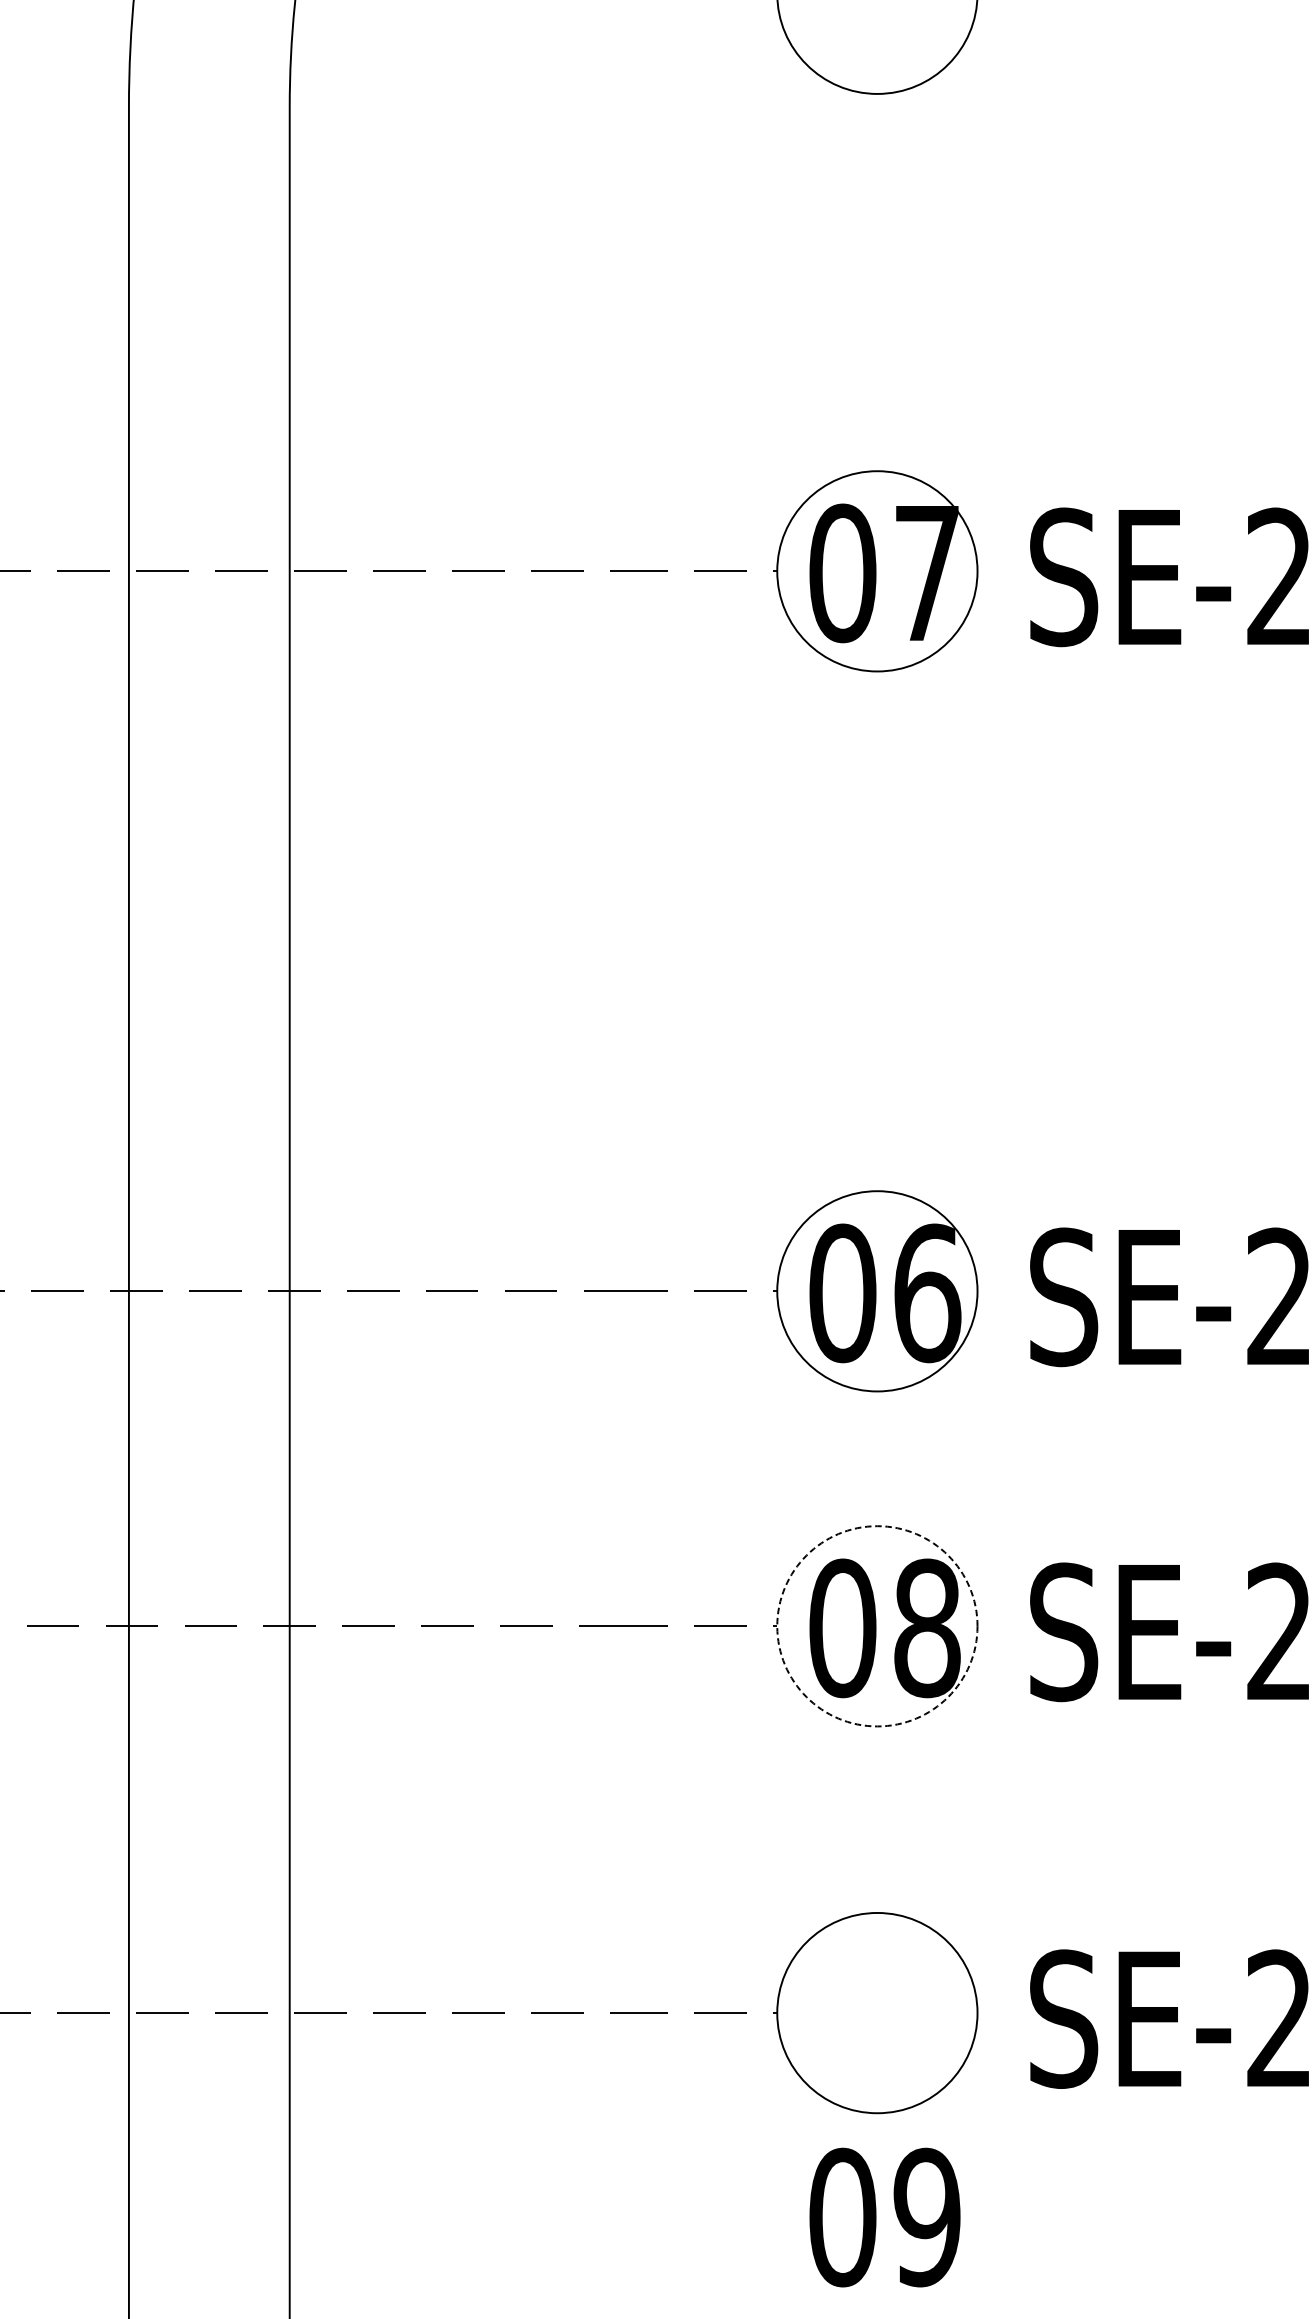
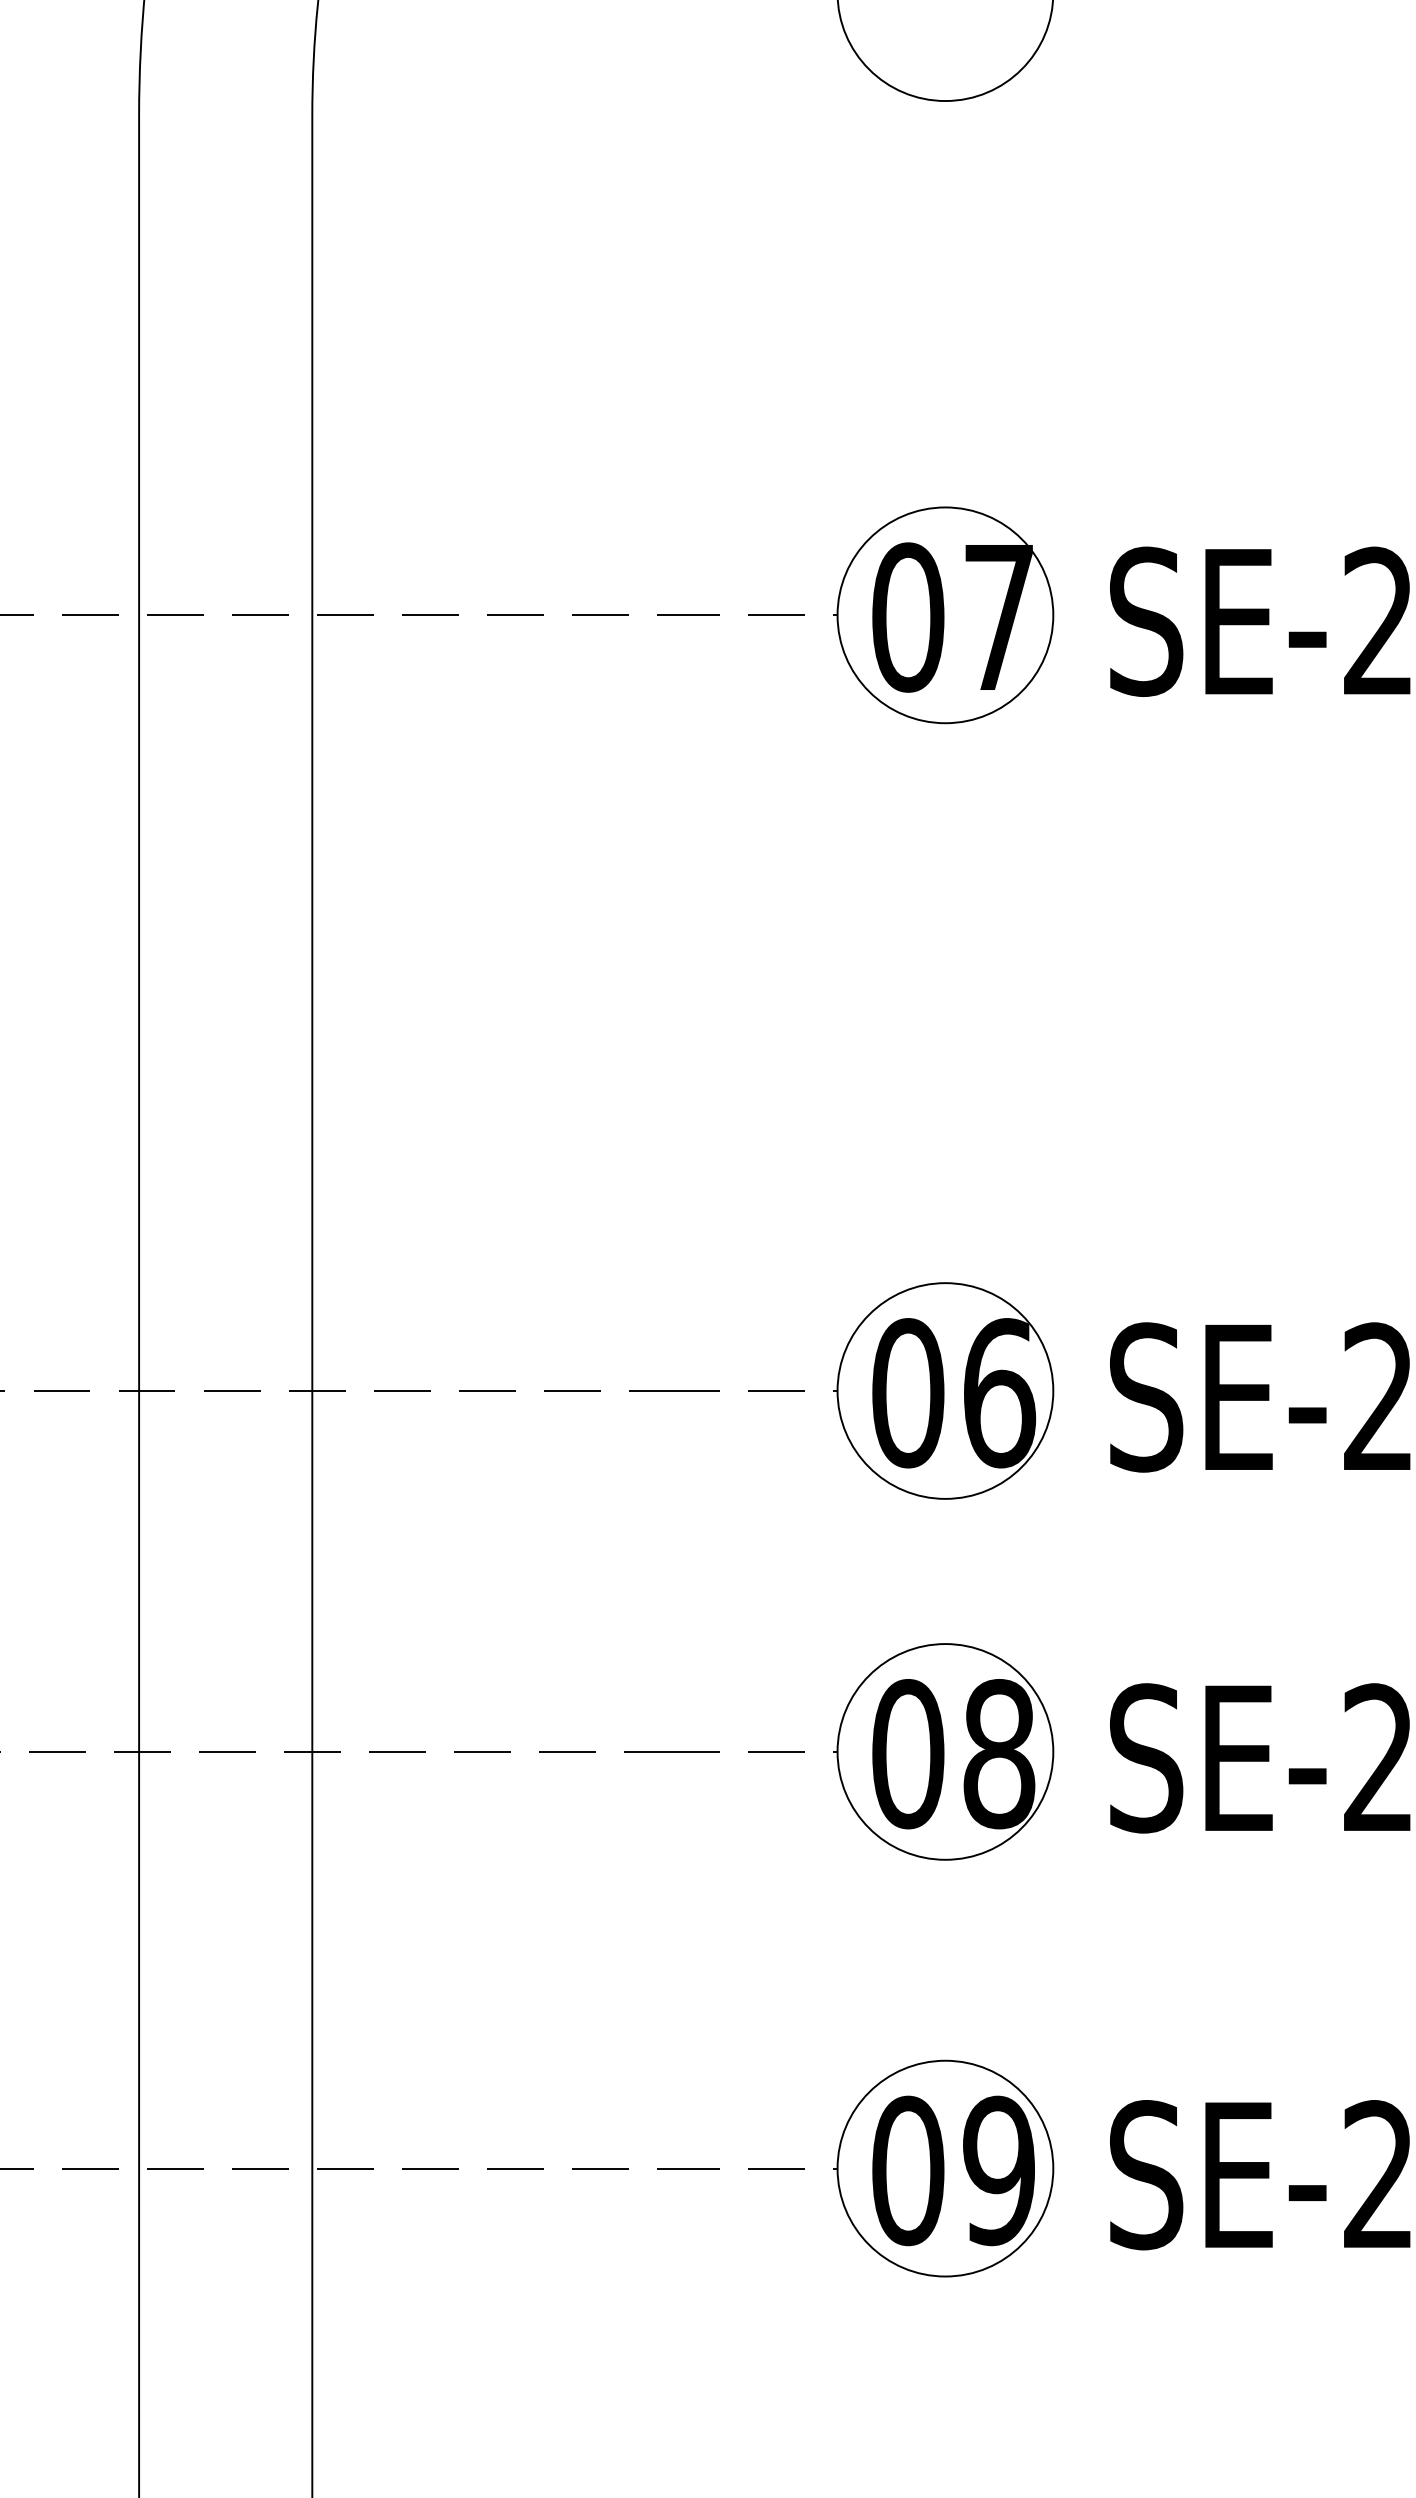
circle: (877, 1625) -> (945, 1751), dashed -> solid
text: (884, 2217) -> (953, 2170), moved

